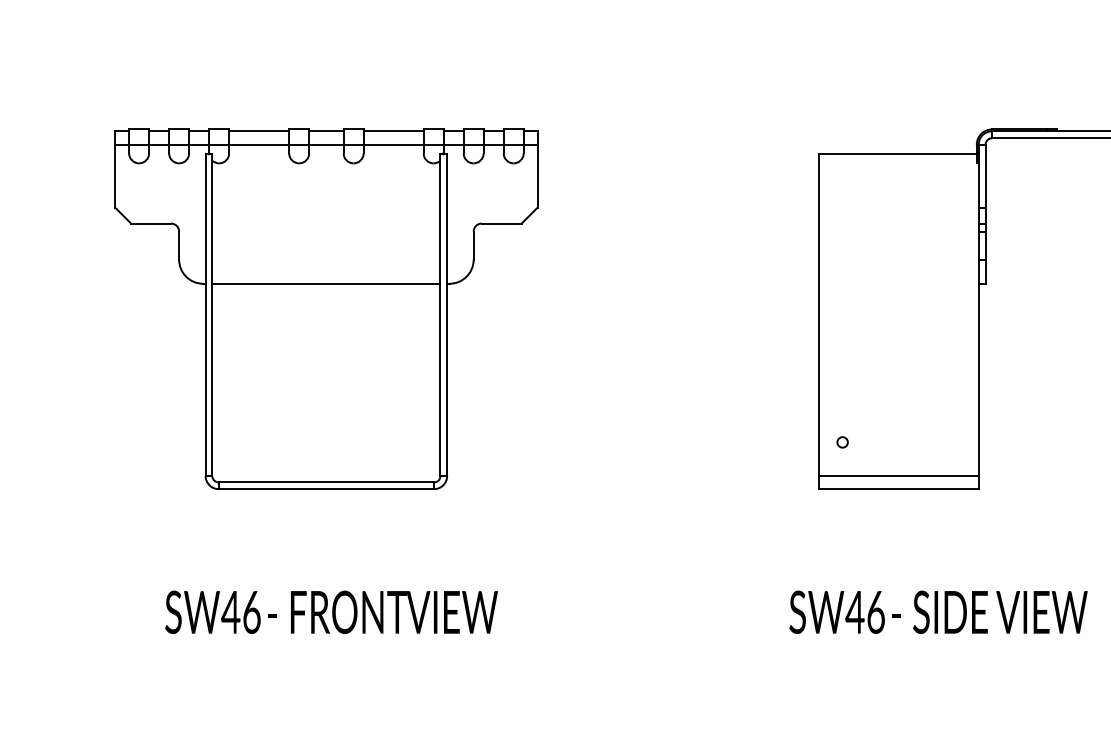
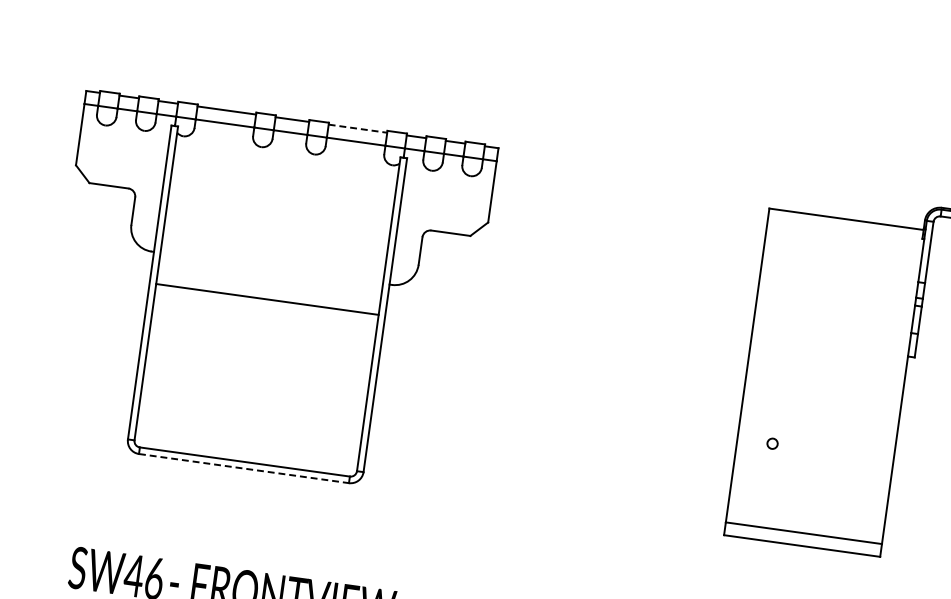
line: (394, 131) -> (358, 128), solid -> dashed
line: (326, 283) -> (267, 299), moved
circle: (842, 442) -> (772, 443), moved
line: (326, 489) -> (244, 468), solid -> dashed

